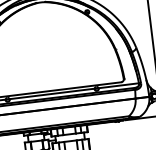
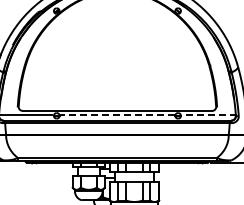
line: (119, 85) -> (209, 115), solid -> dashed
line: (52, 94) -> (117, 115), solid -> dashed

